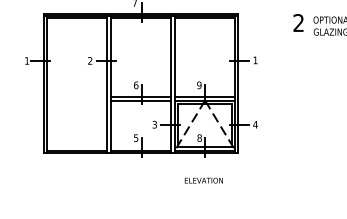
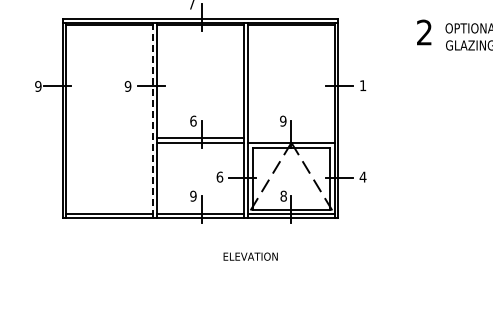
text: (27, 60) -> (38, 86), 1 -> 9
text: (89, 60) -> (127, 86), 2 -> 9
line: (107, 84) -> (152, 120), solid -> dashed
line: (205, 97) -> (291, 138), removed
text: (154, 124) -> (219, 176), 3 -> 6
text: (136, 137) -> (193, 195), 5 -> 9
text: (203, 180) -> (250, 256), moved

